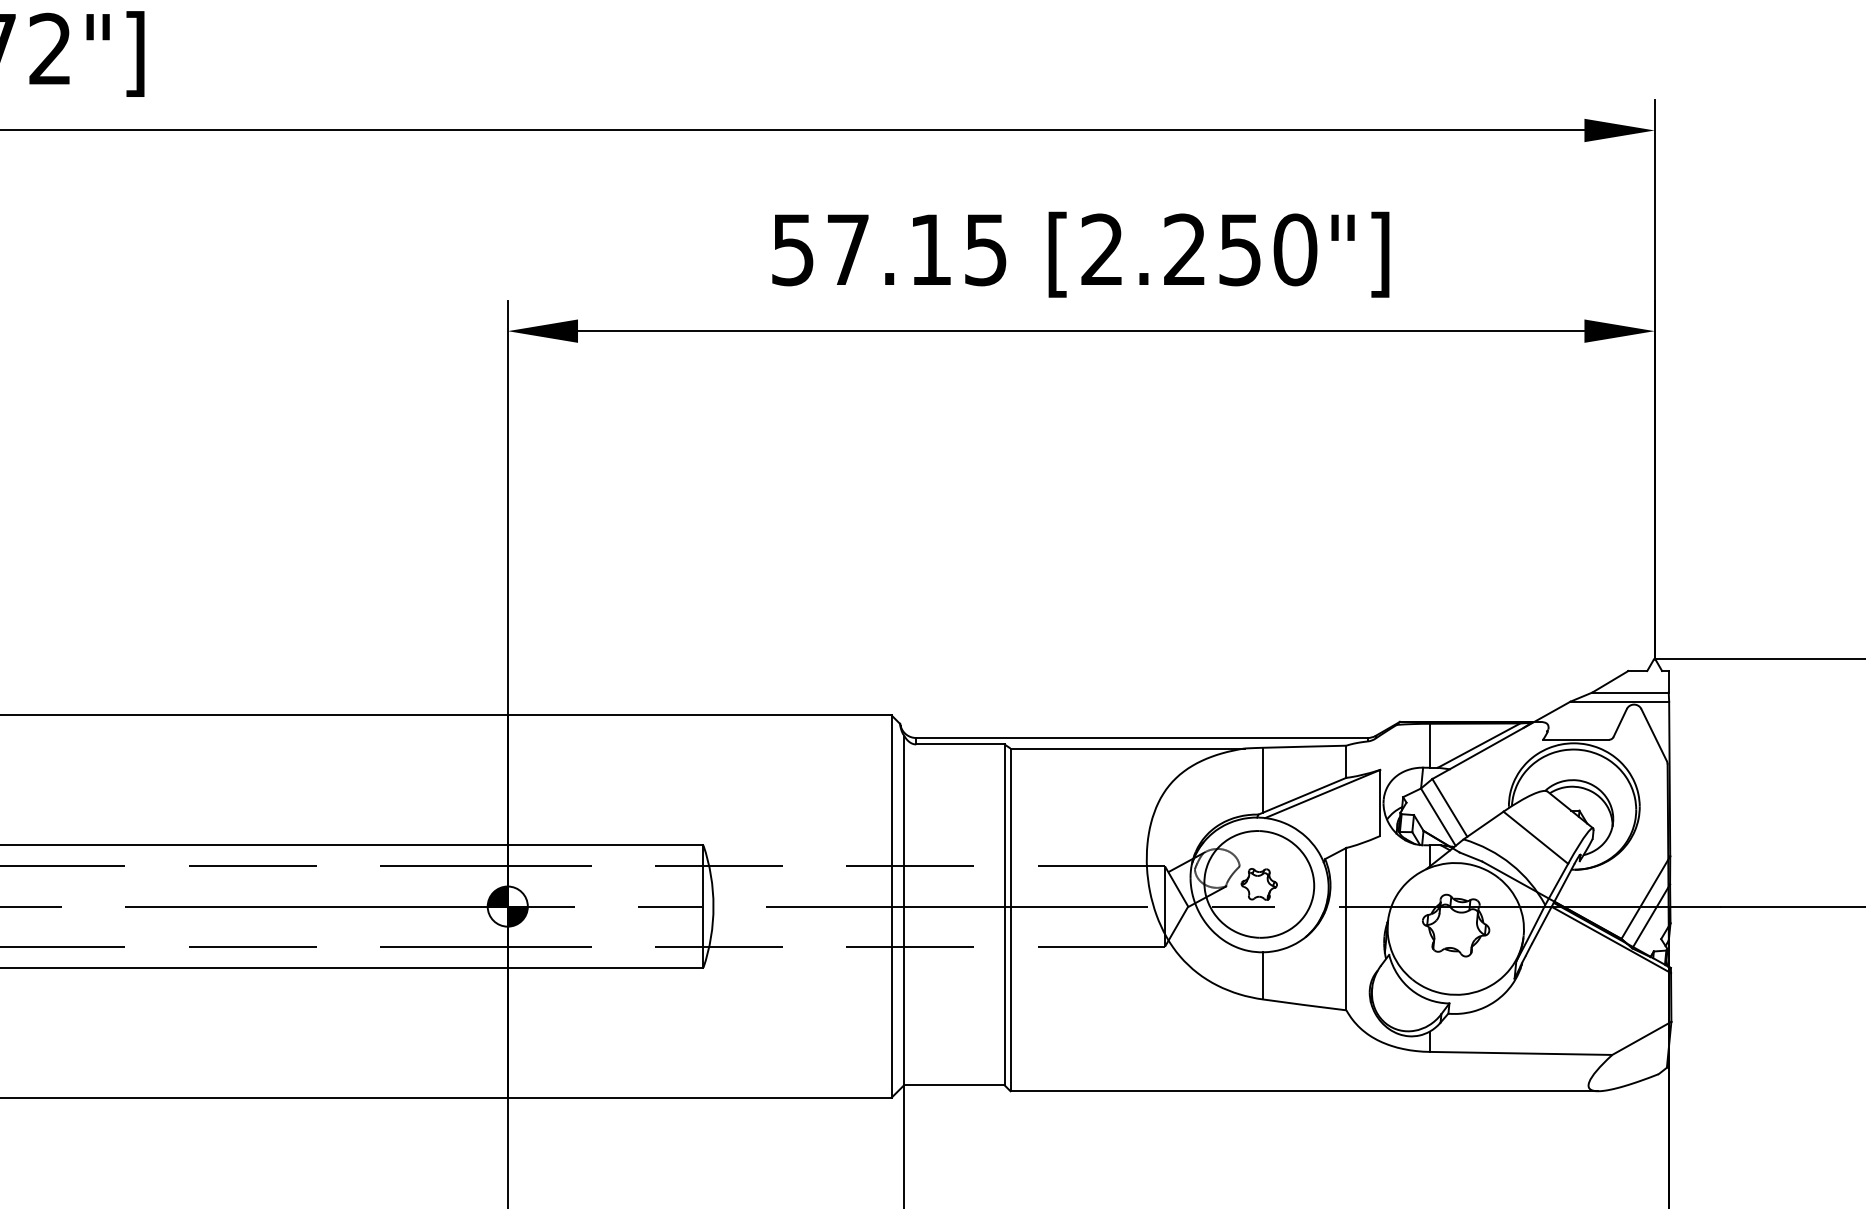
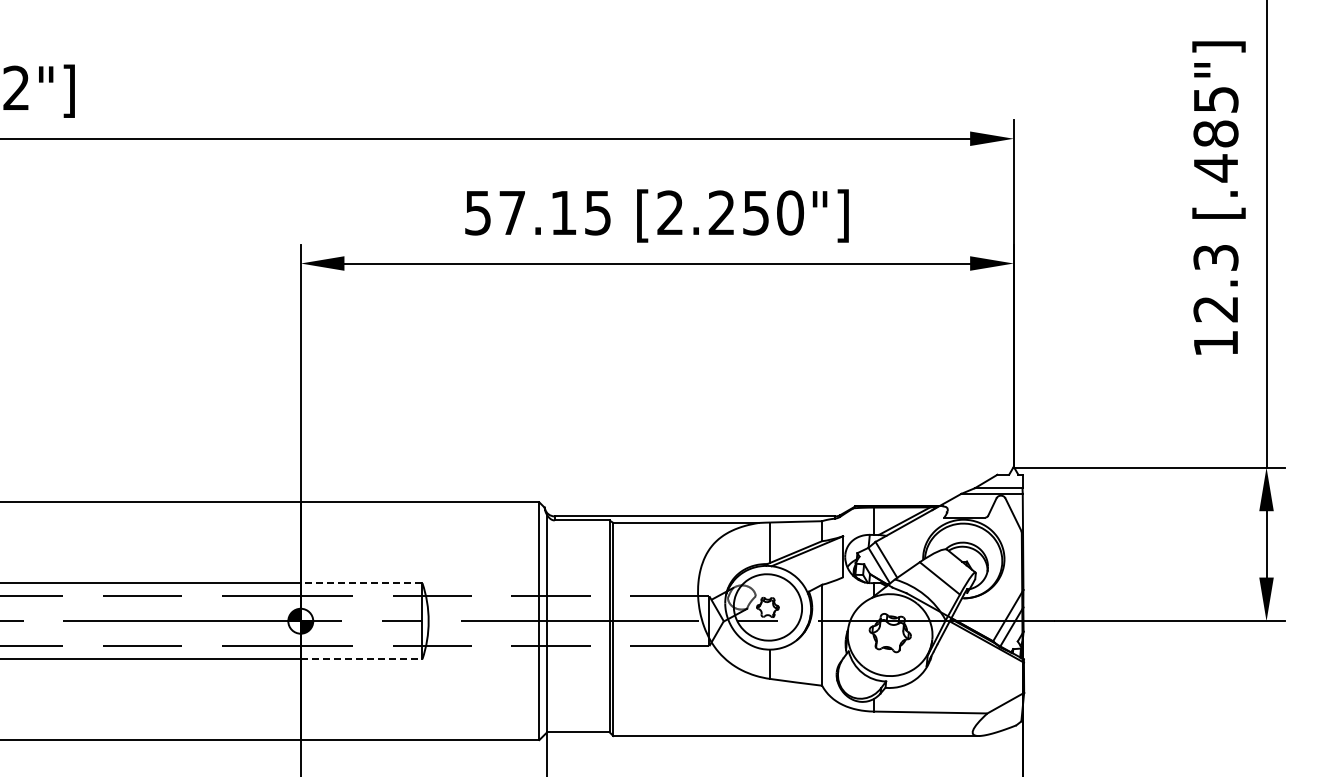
line: (605, 845) -> (361, 583), solid -> dashed
line: (605, 968) -> (361, 659), solid -> dashed

